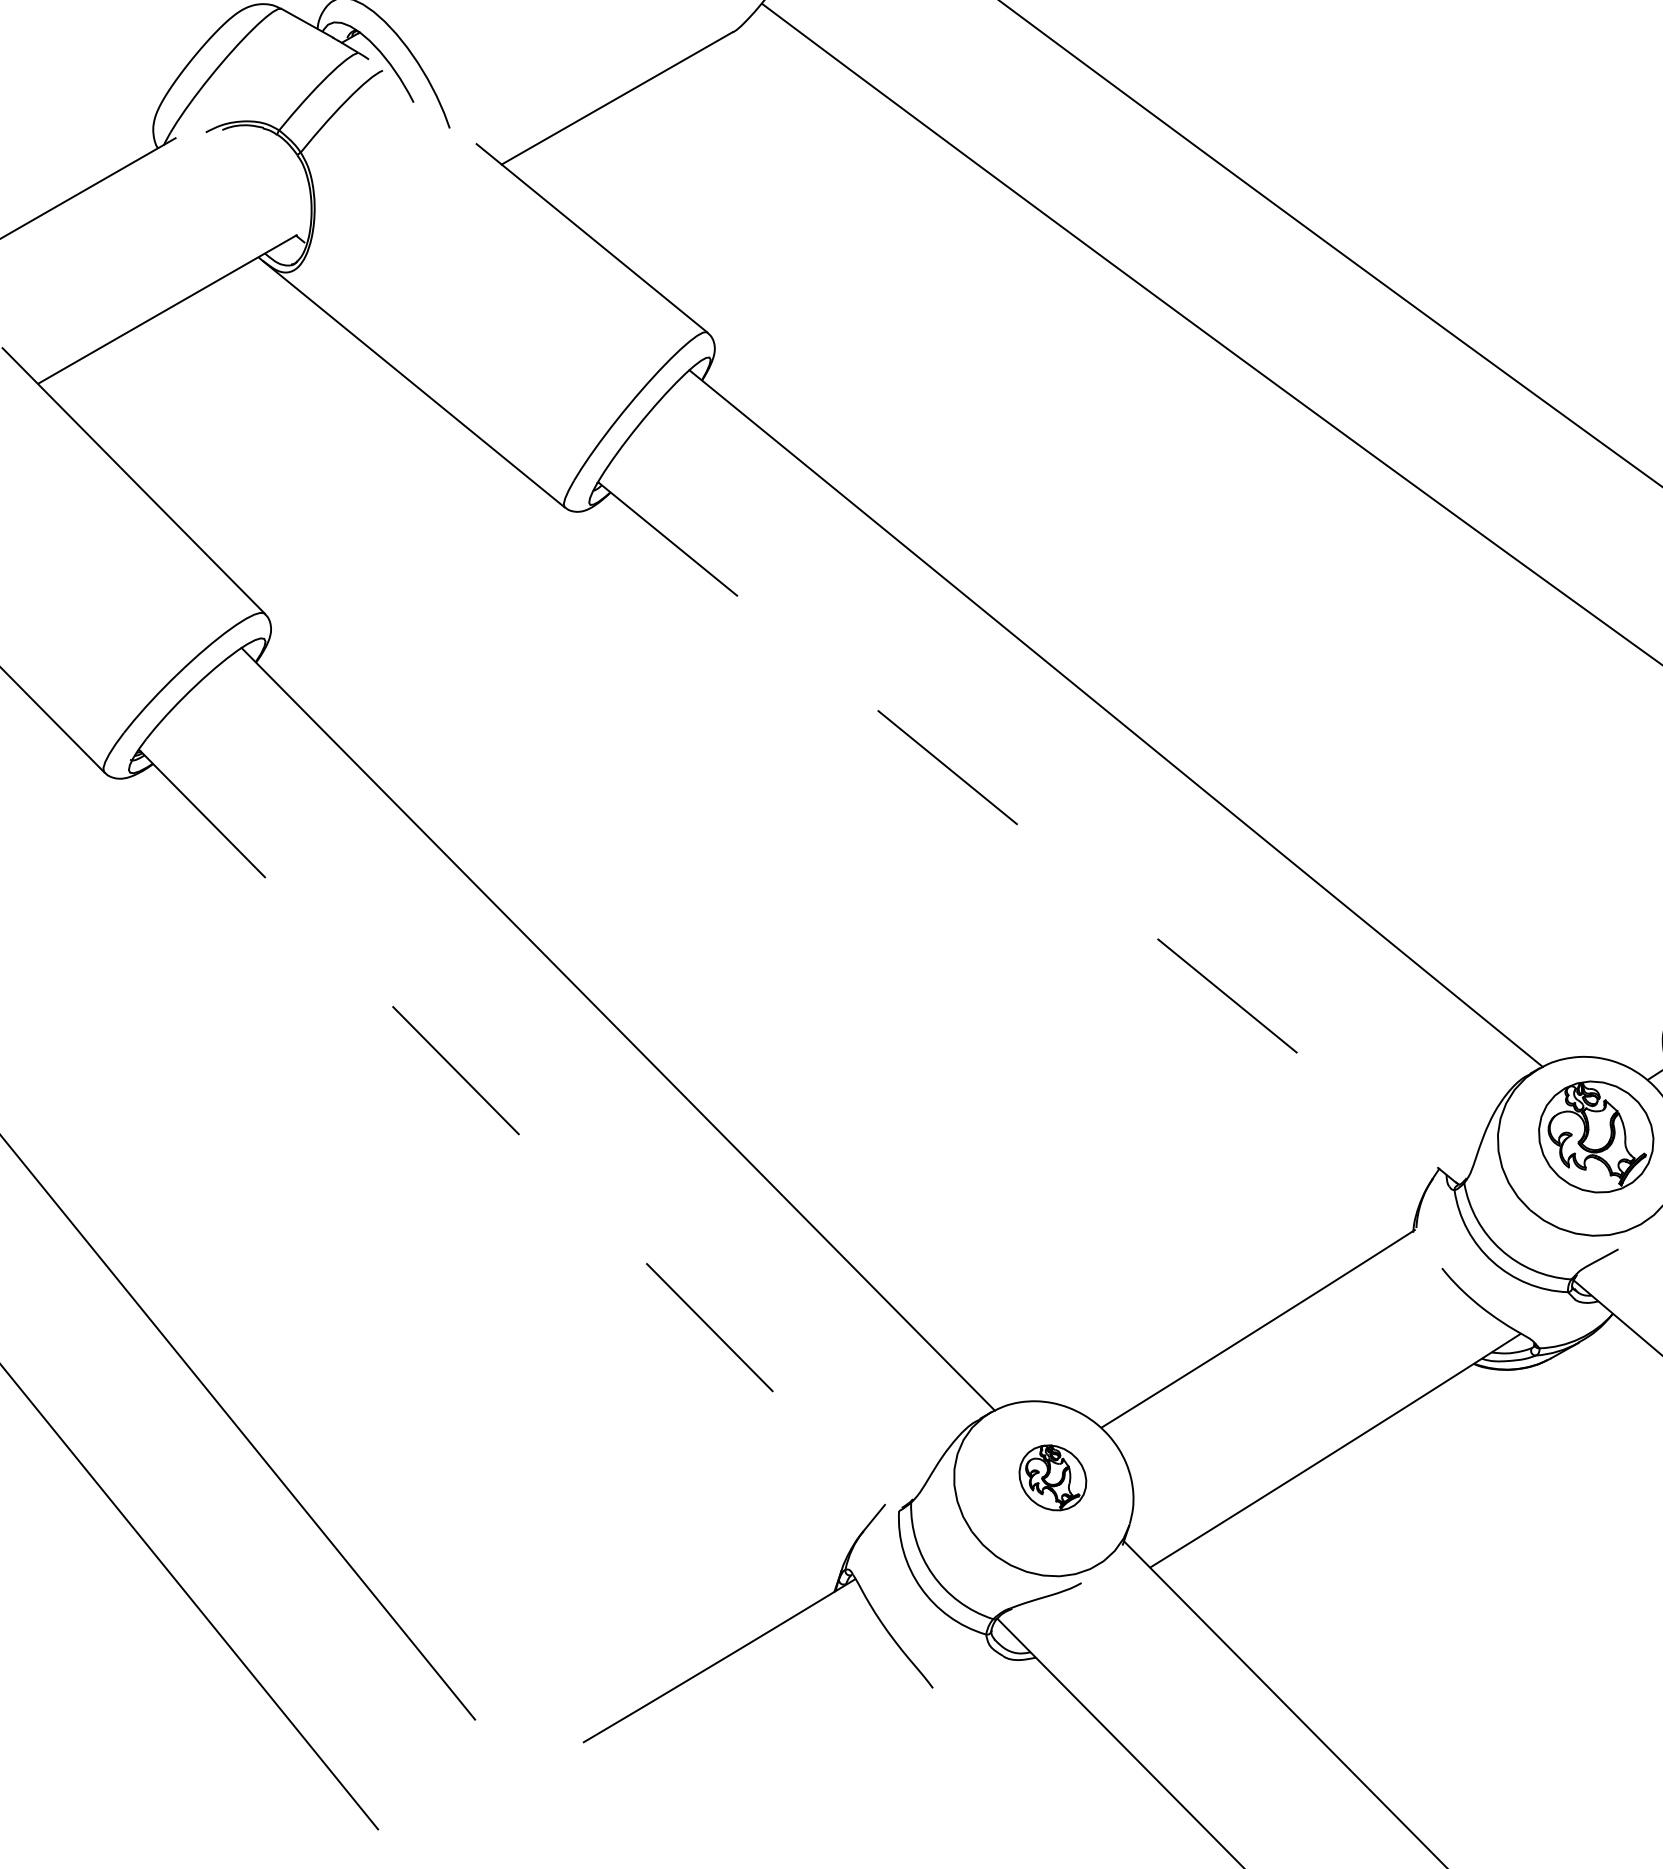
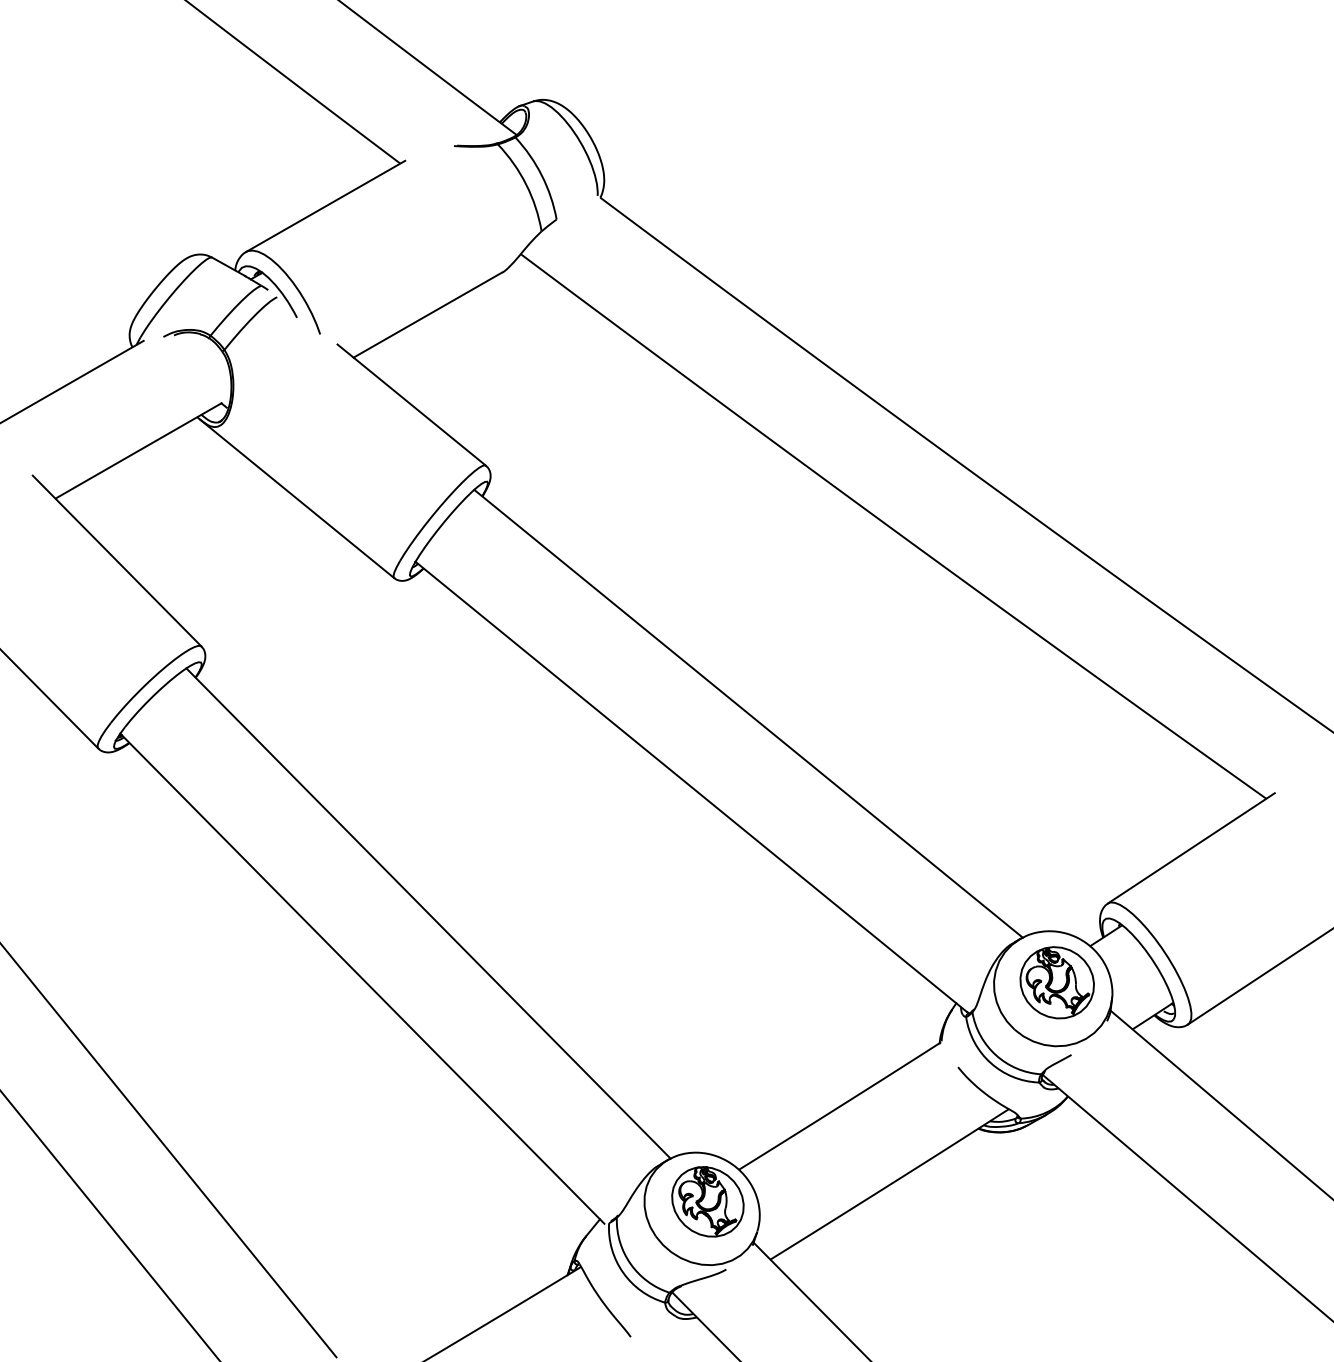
line: (1028, 833) -> (692, 787), dashed -> solid
line: (515, 1131) -> (362, 979), dashed -> solid
part: (1052, 1477) -> (707, 1201), size x1.67

